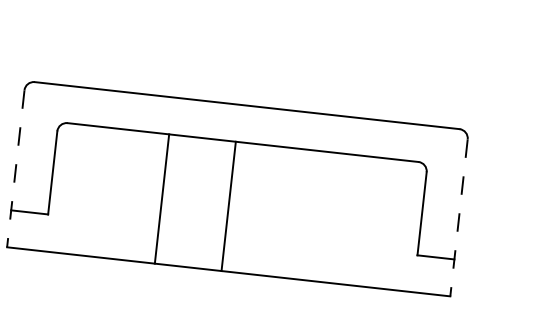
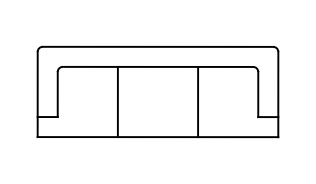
line: (15, 168) -> (37, 94), dashed -> solid
line: (229, 205) -> (198, 101), moved
line: (459, 217) -> (278, 94), dashed -> solid

